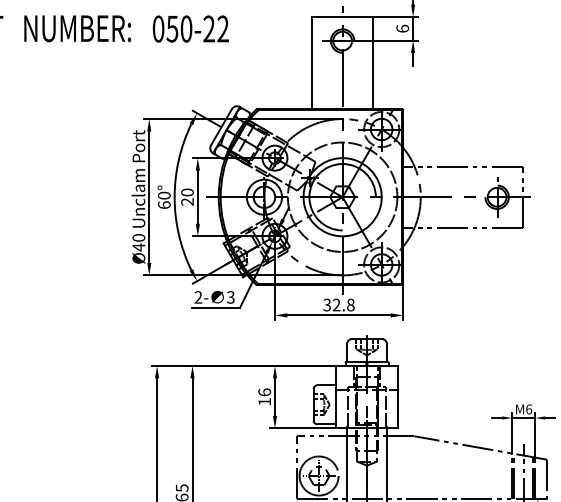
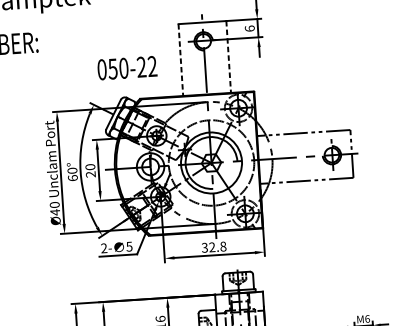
text: (190, 28) -> (126, 67), moved
line: (311, 63) -> (180, 60), solid -> dashed
line: (373, 63) -> (228, 57), solid -> dashed
text: (230, 296) -> (129, 246), 3 -> 5

